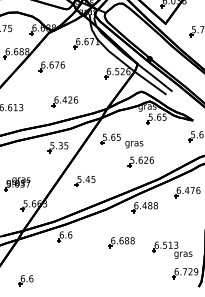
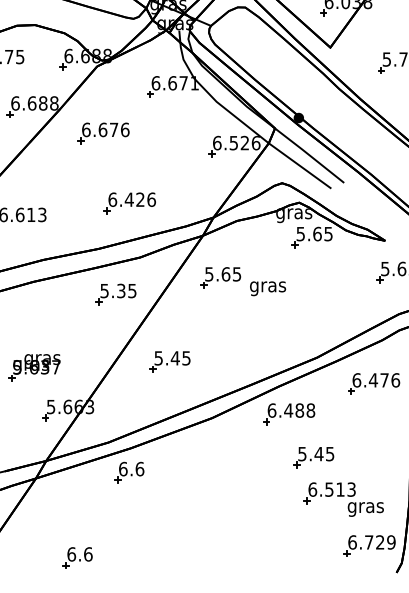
part: (140, 161) -> (280, 322), removed
part: (156, 229) -> (312, 458), added
part: (121, 242) -> (242, 484), removed
part: (25, 280) -> (76, 557), moved

